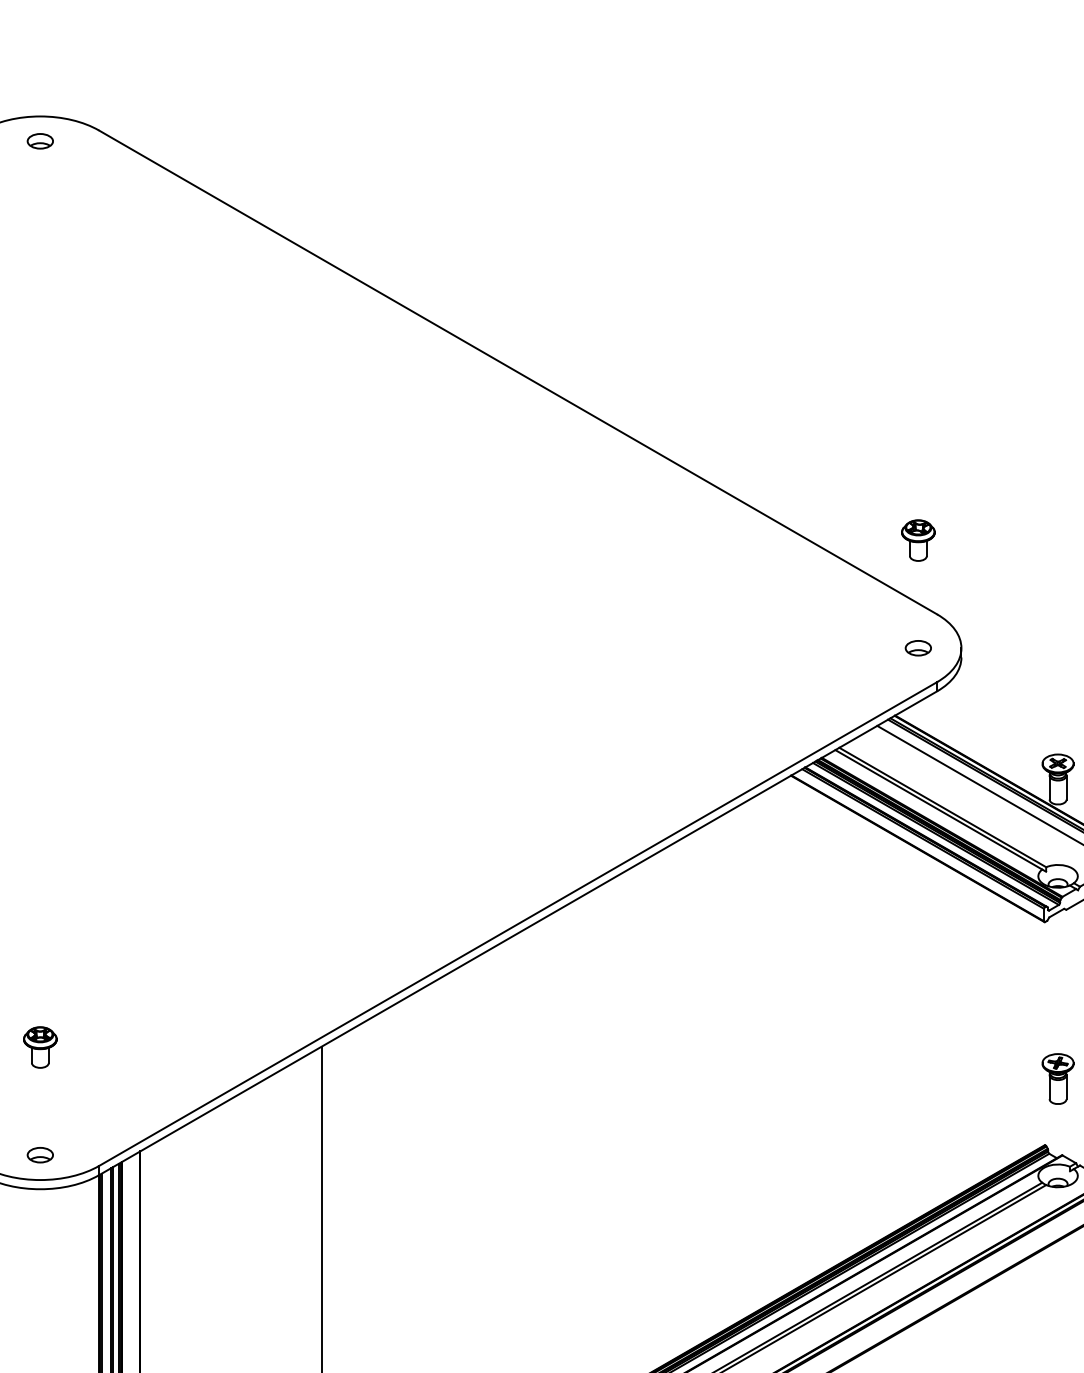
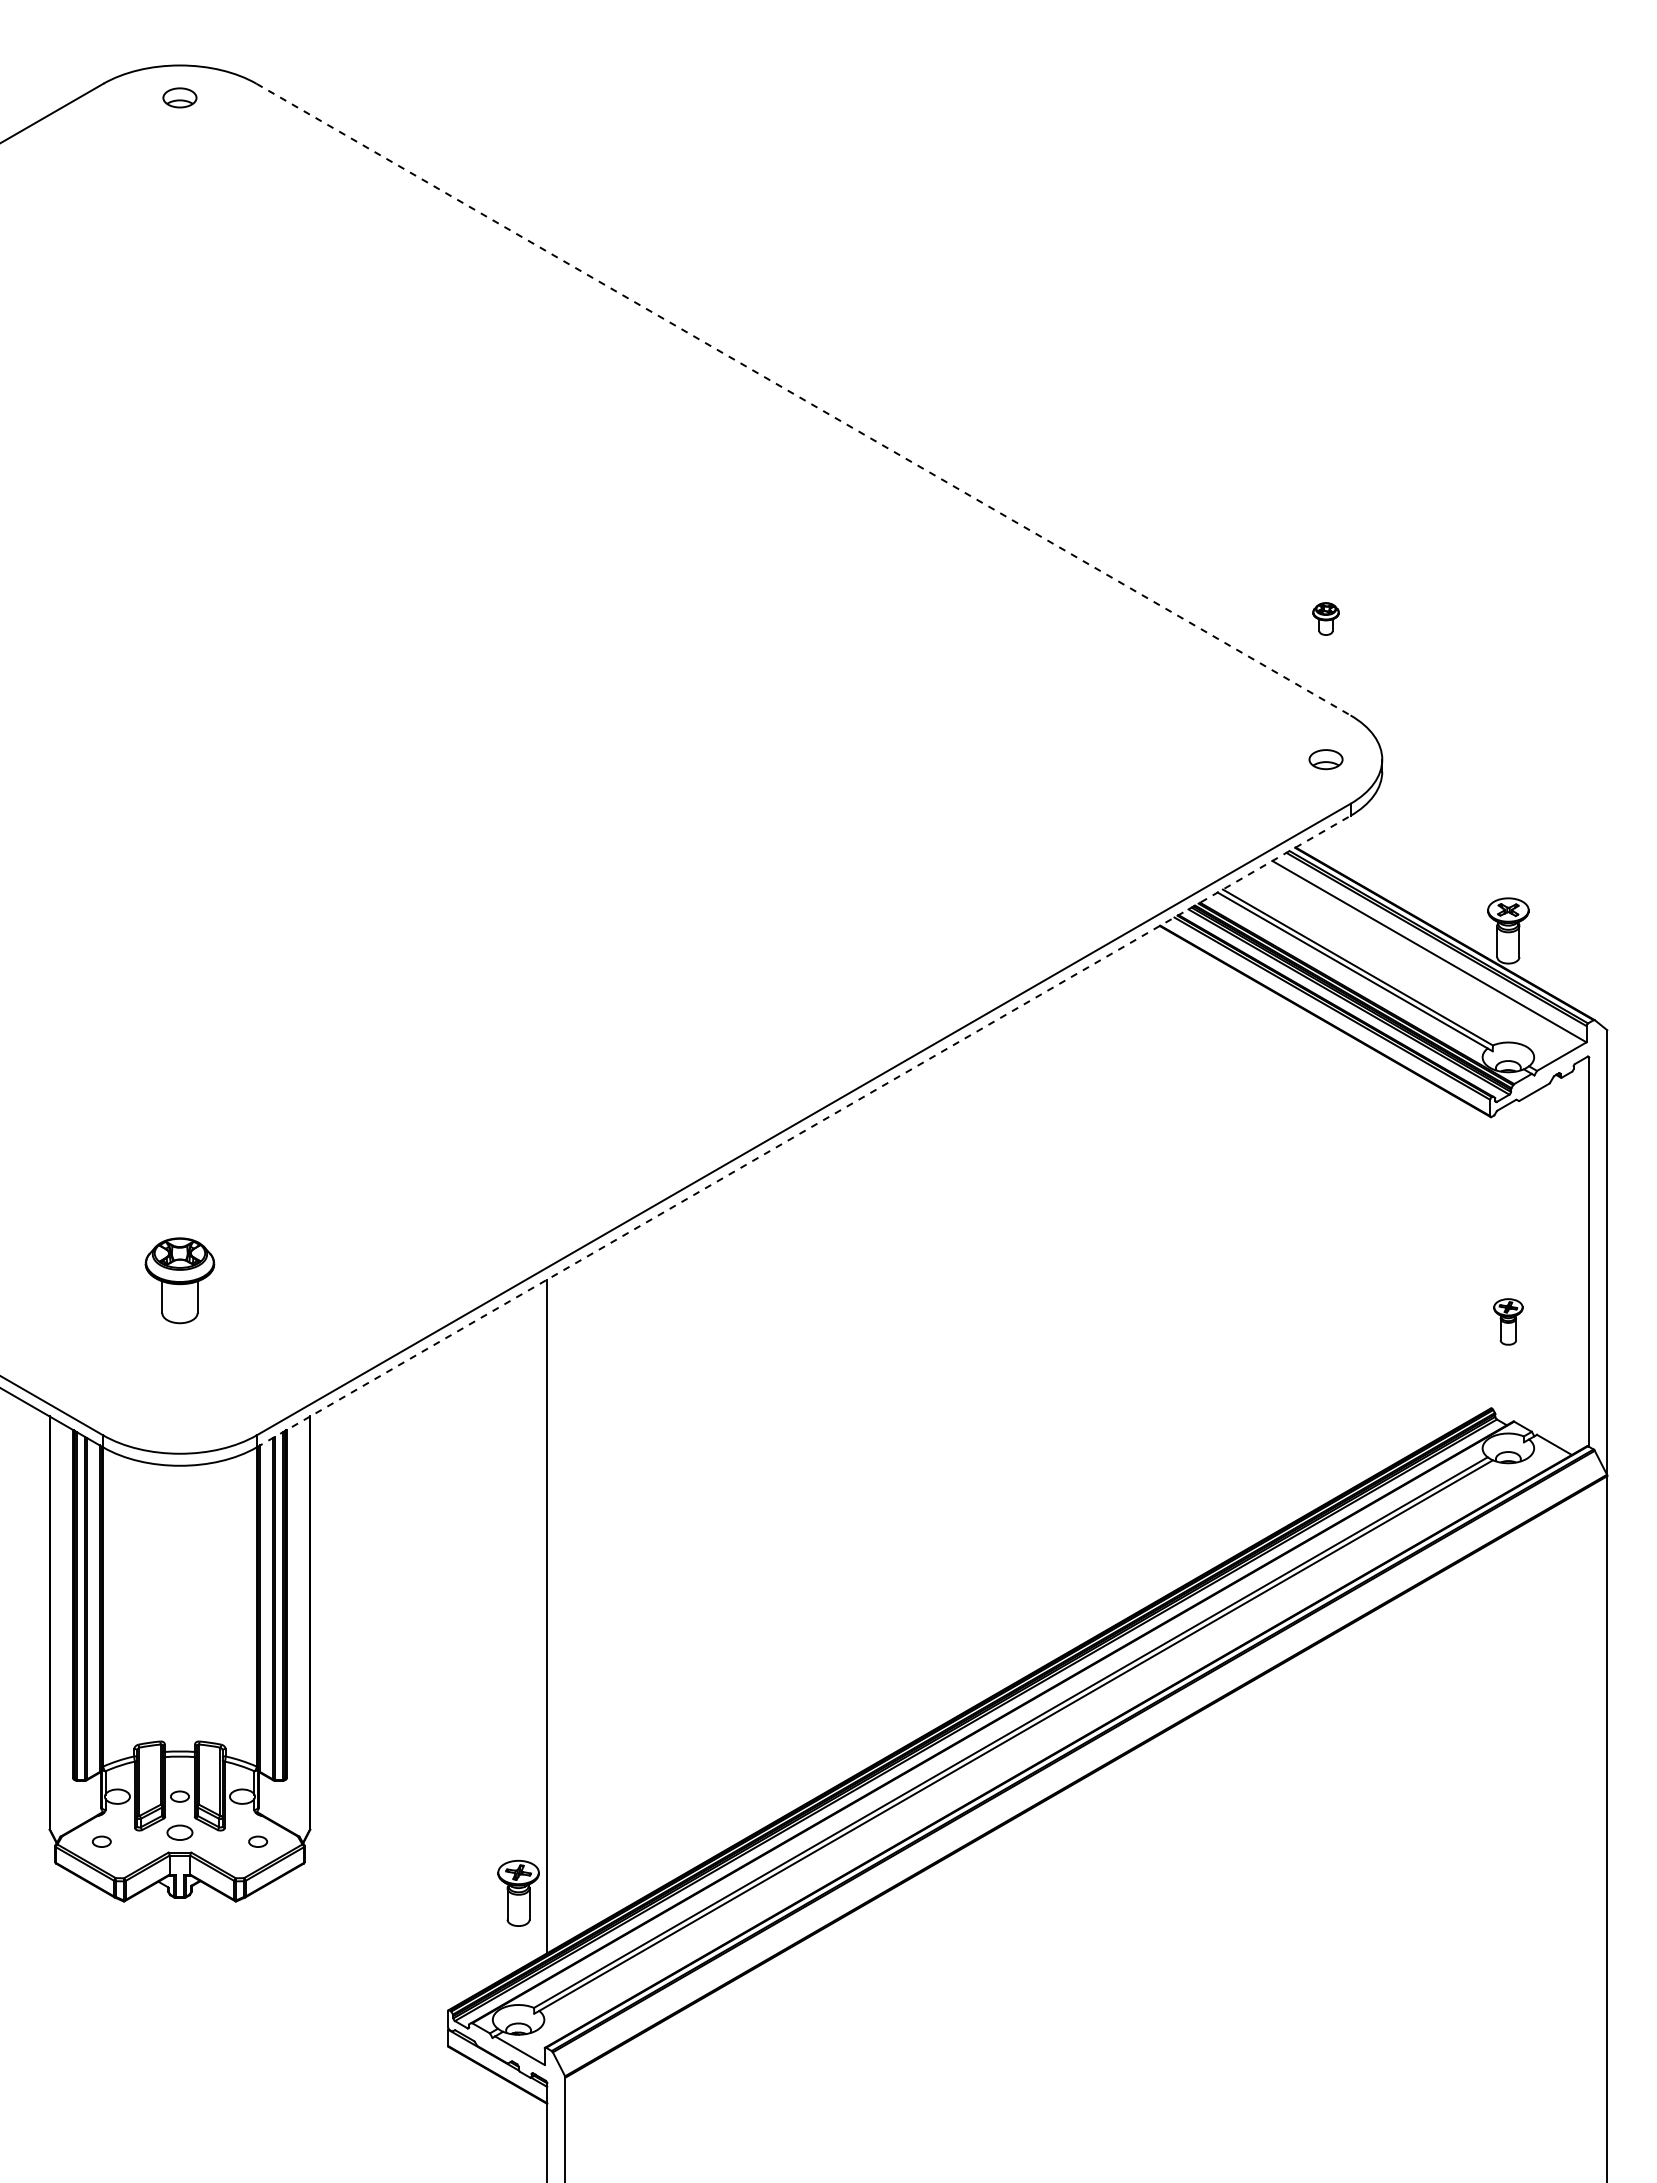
line: (518, 372) -> (803, 399), solid -> dashed
part: (917, 540) -> (1325, 618), size x0.6
line: (518, 933) -> (803, 1131), solid -> dashed
part: (40, 1047) -> (179, 1280), size x1.6
part: (1058, 1078) -> (1508, 1321), size x0.7
part: (40, 1154) -> (179, 1420), removed

